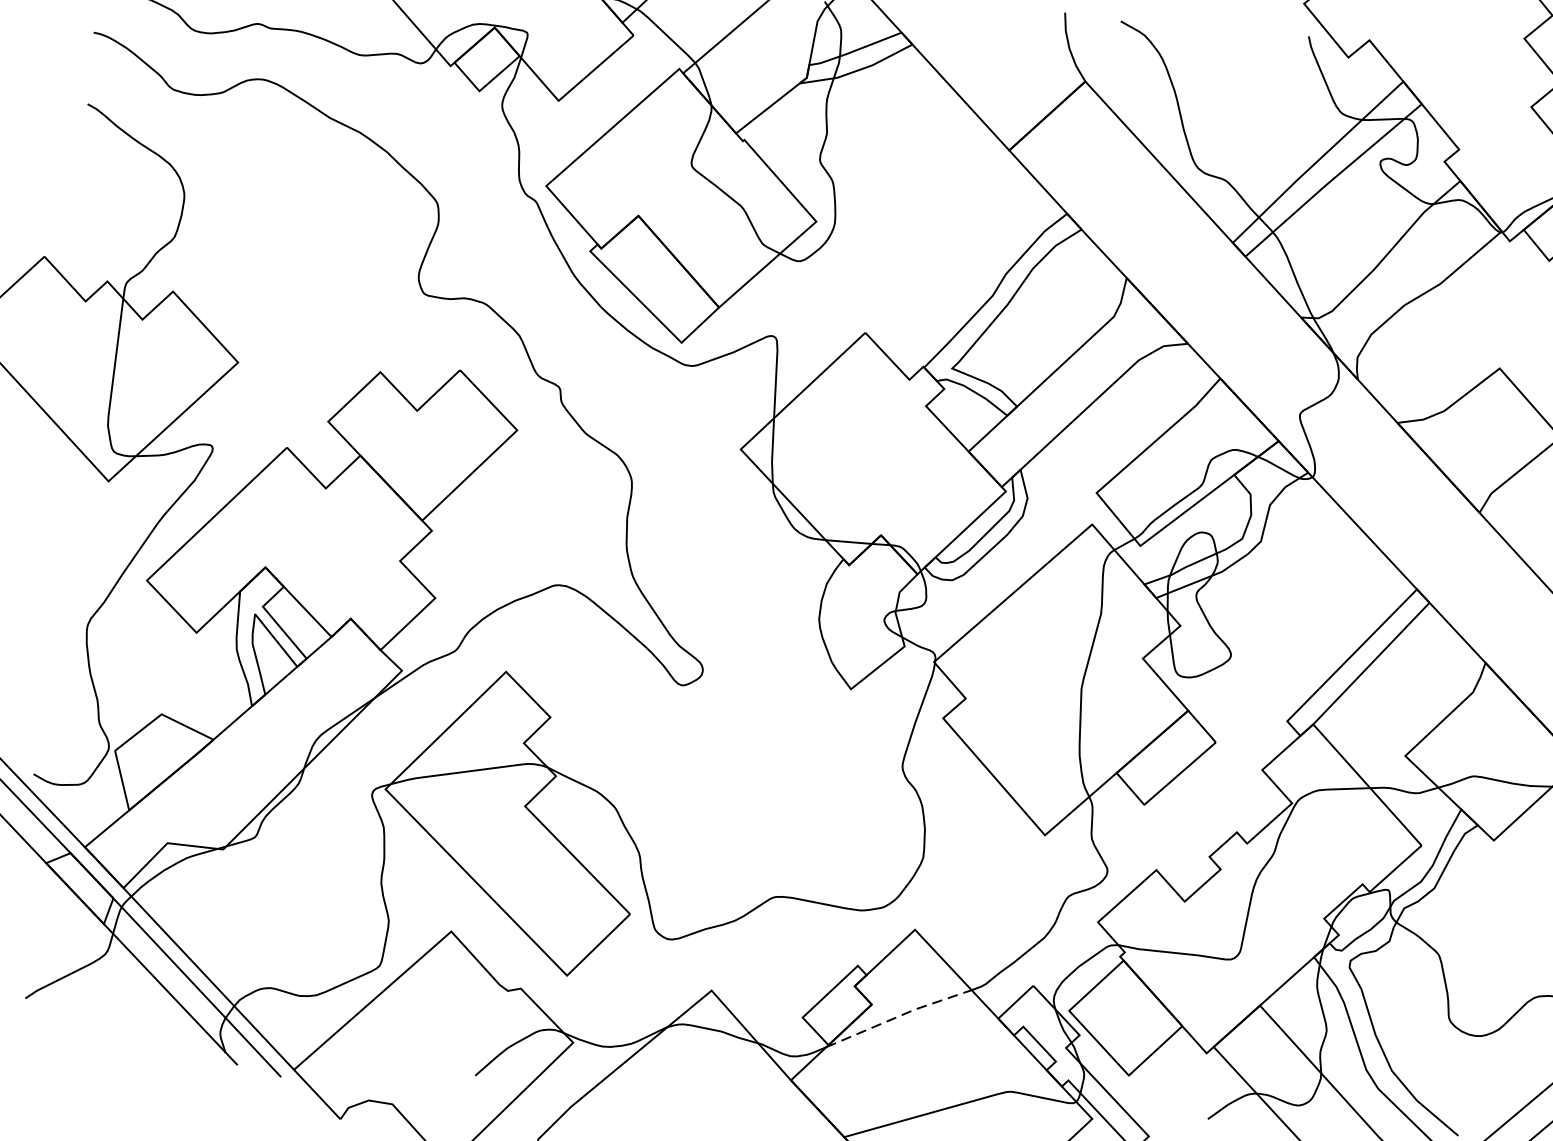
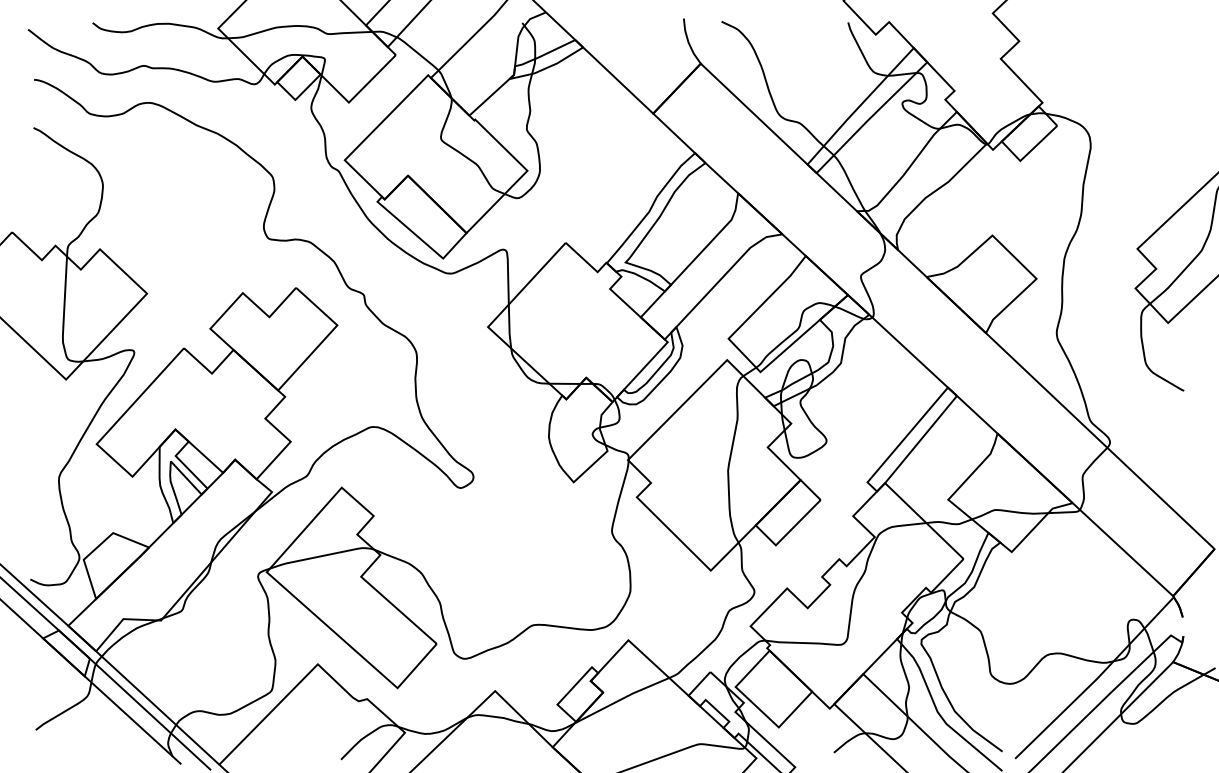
line: (899, 1015) -> (622, 698), dashed -> solid

